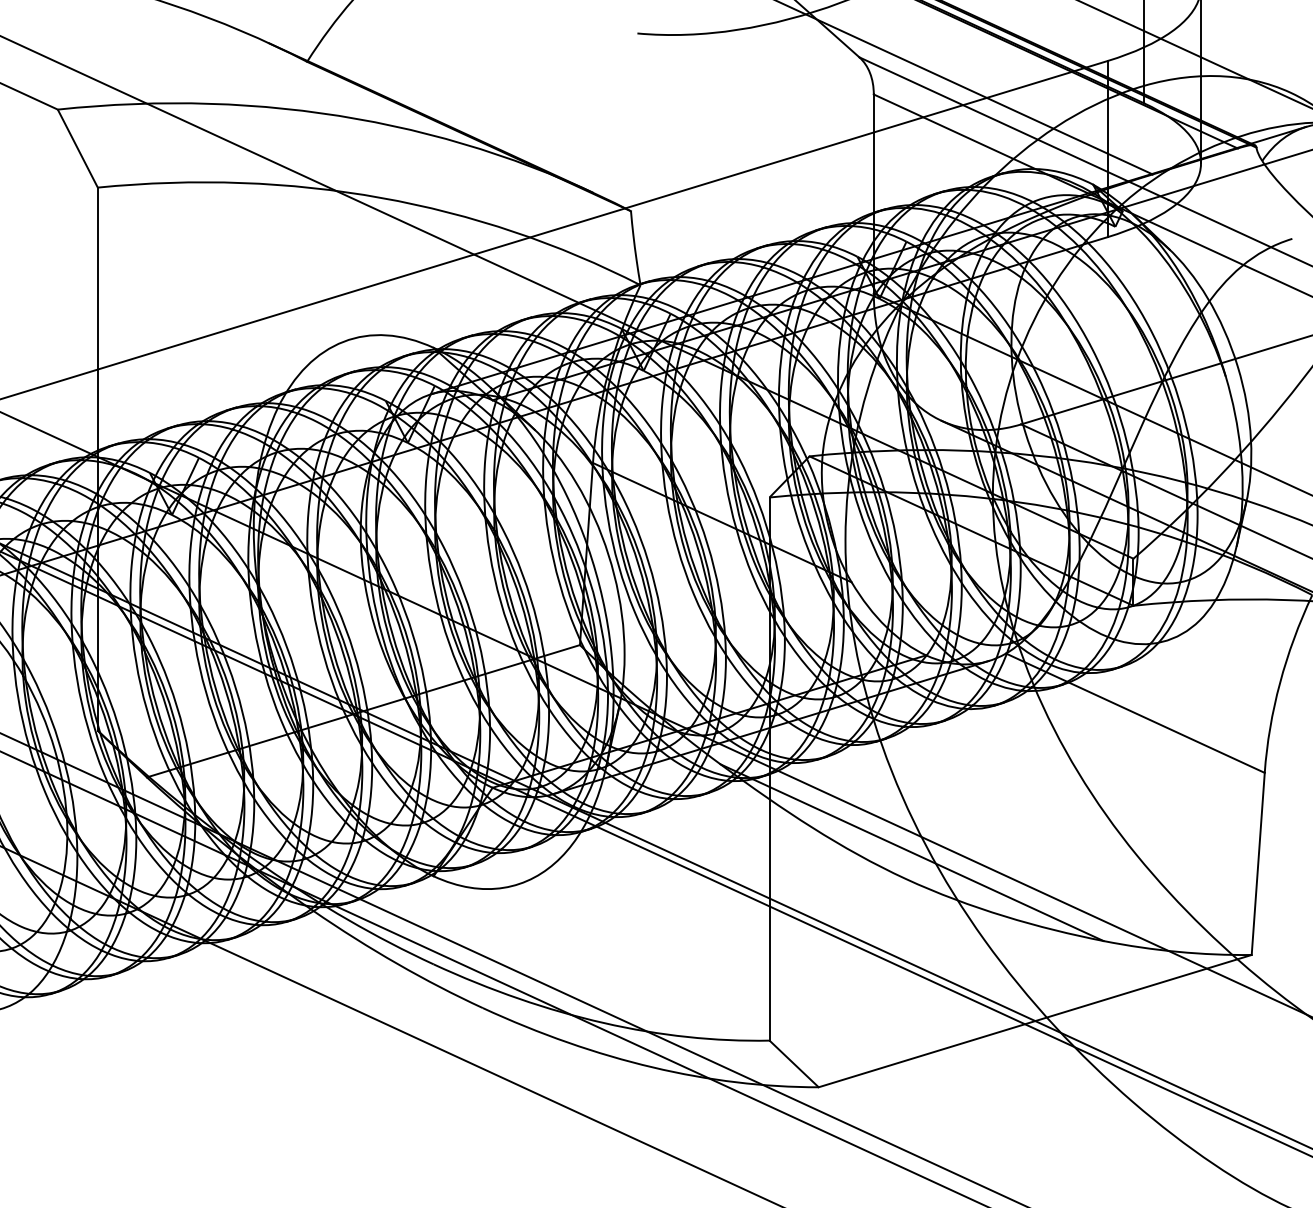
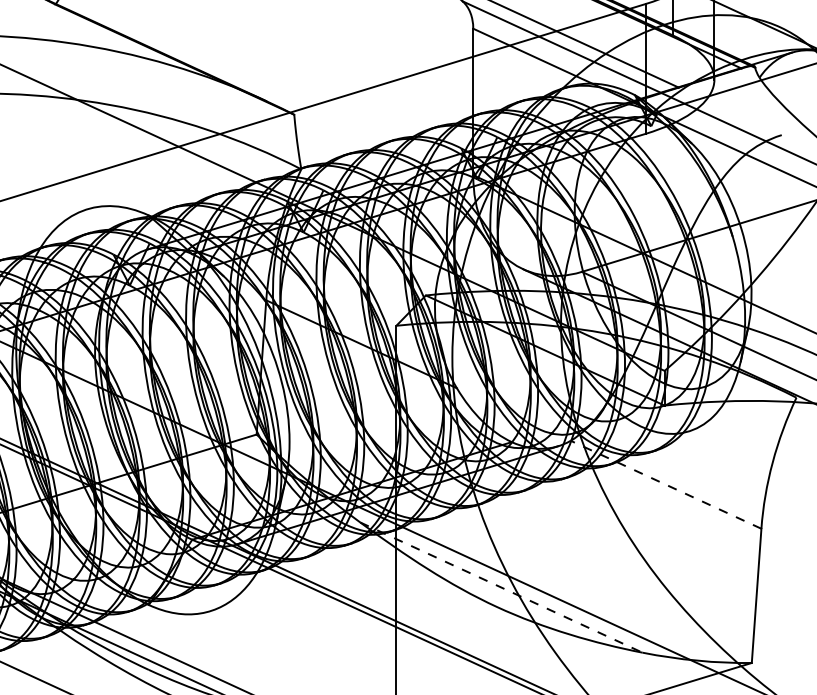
line: (1134, 713) -> (665, 484), solid -> dashed
line: (912, 852) -> (501, 587), solid -> dashed

